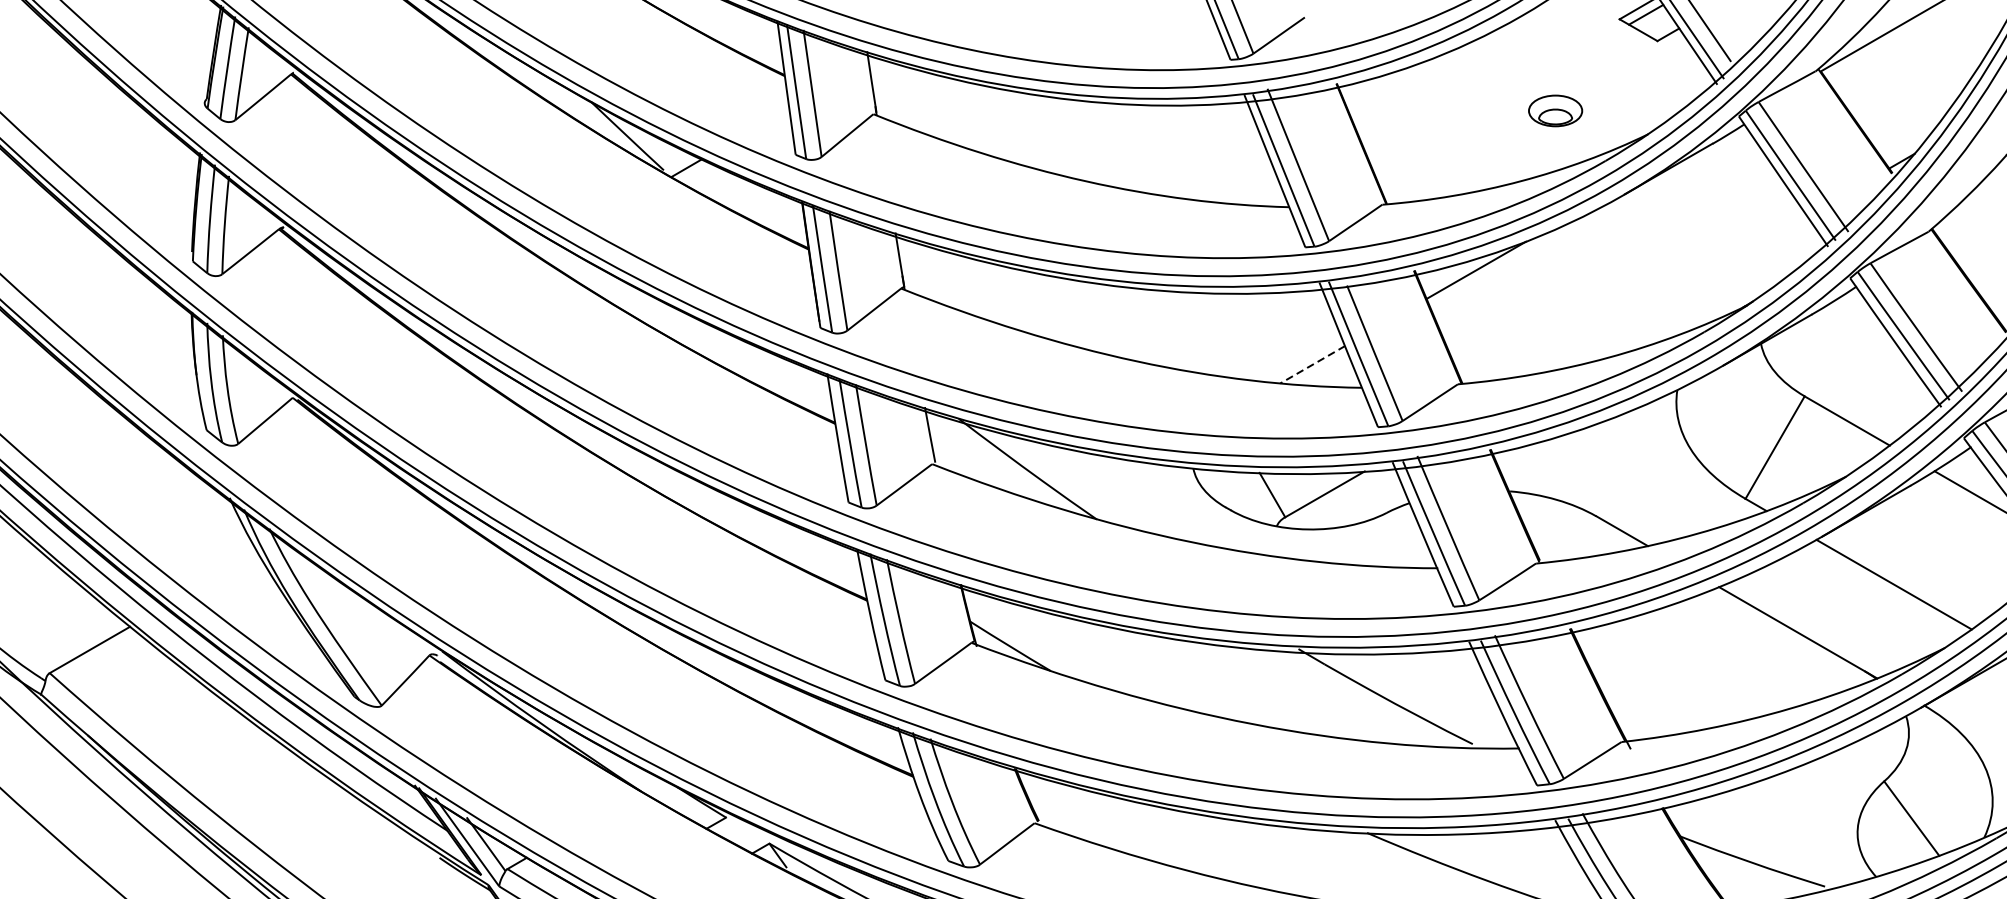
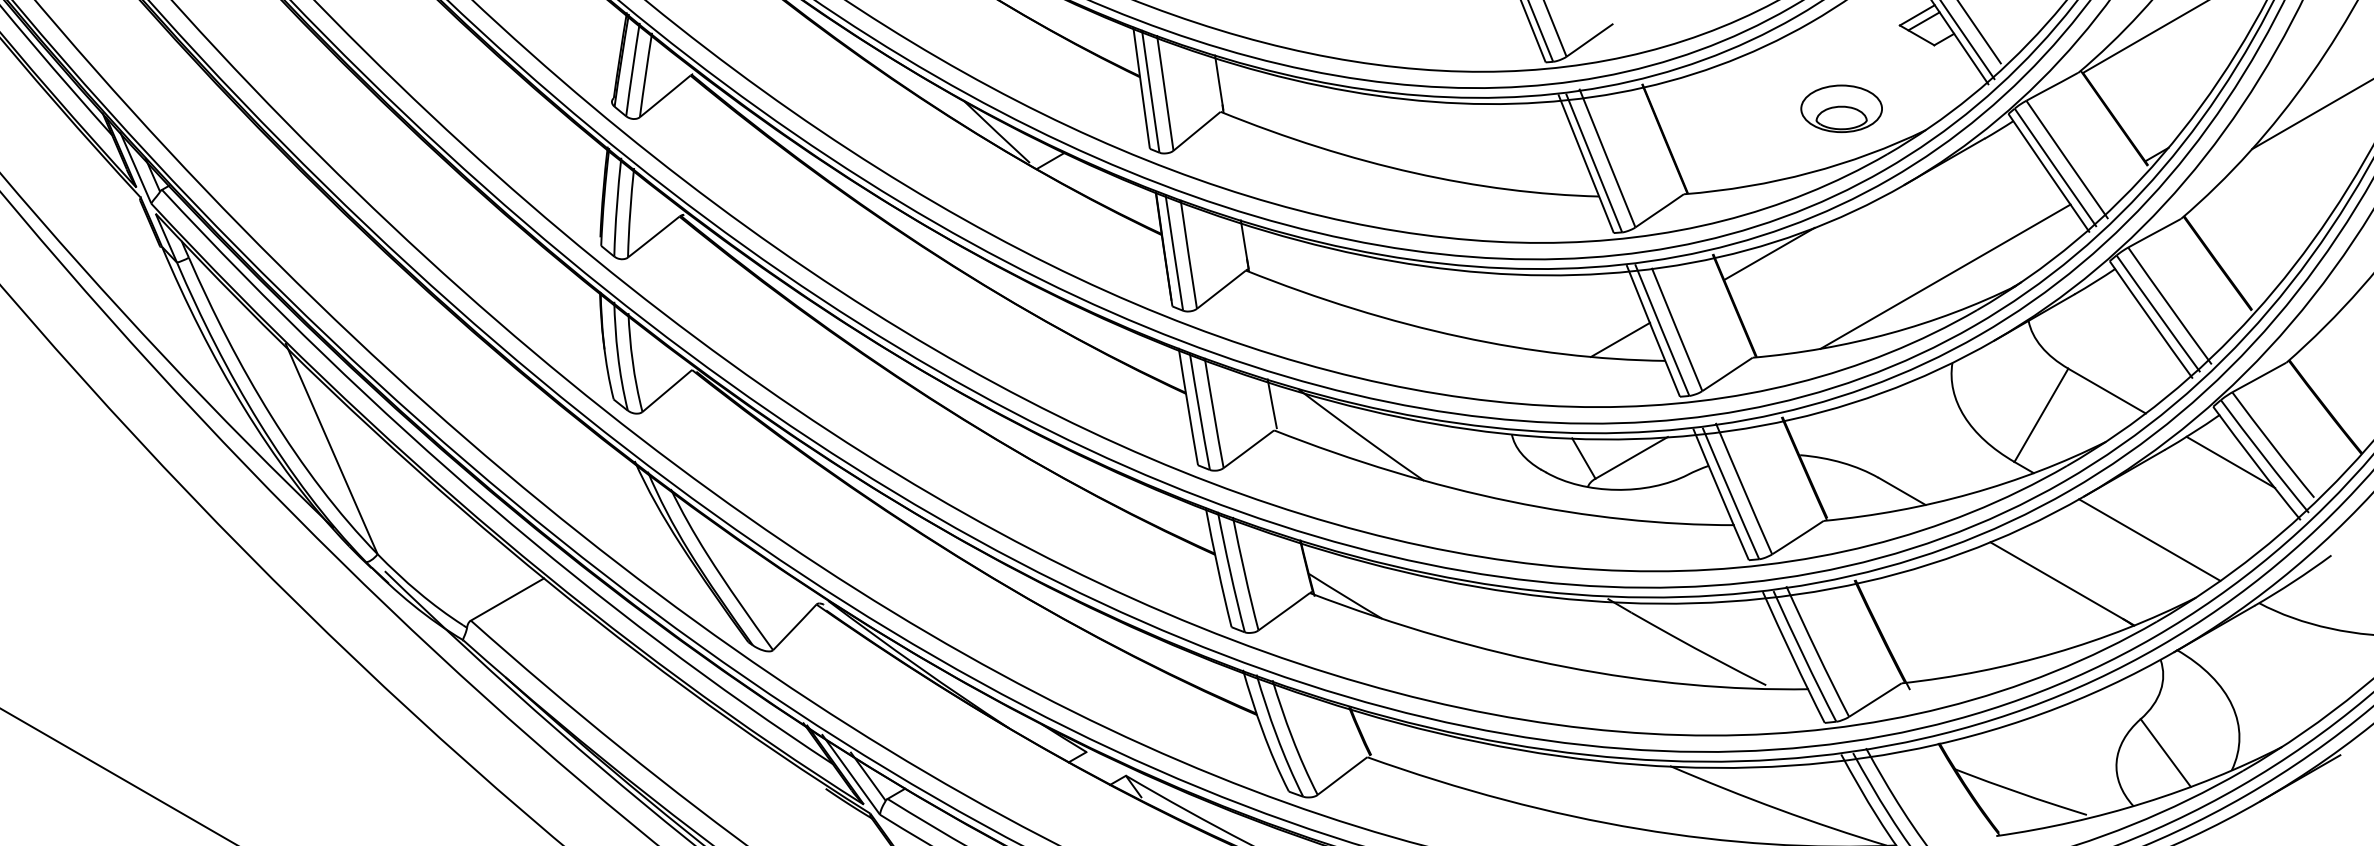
part: (1555, 110) -> (1841, 108), size x1.67
line: (1669, 295) -> (1945, 276), added
line: (1312, 365) -> (1620, 340), dashed -> solid

